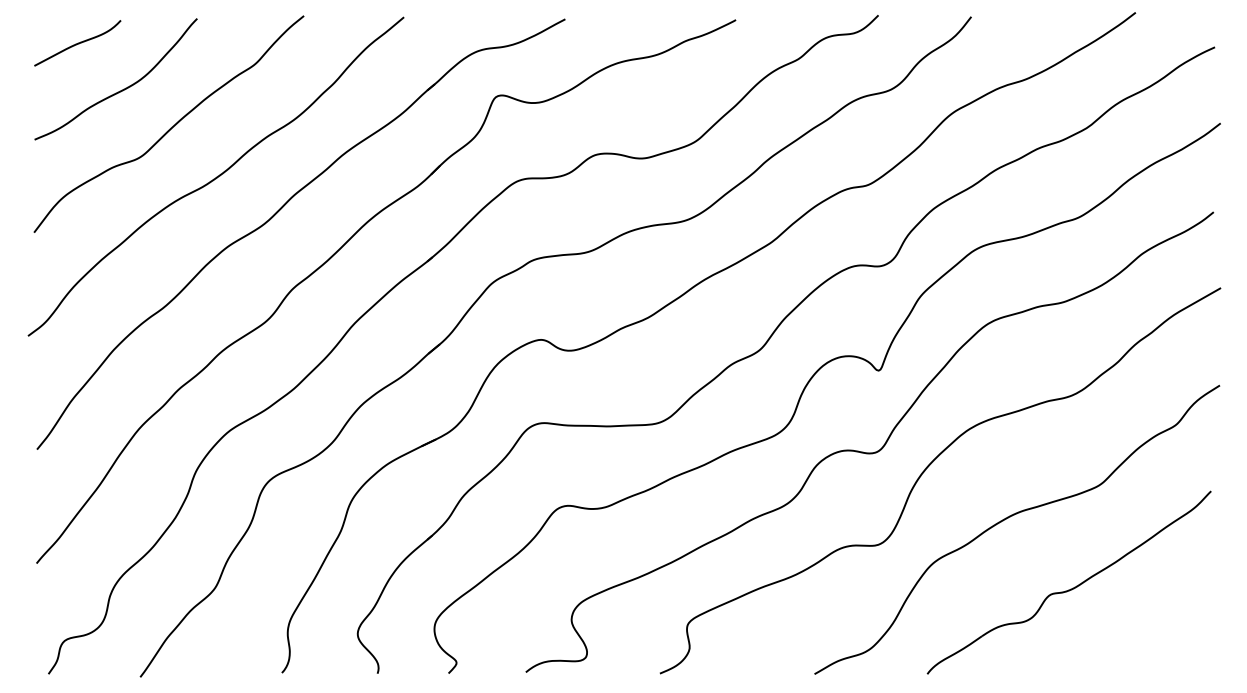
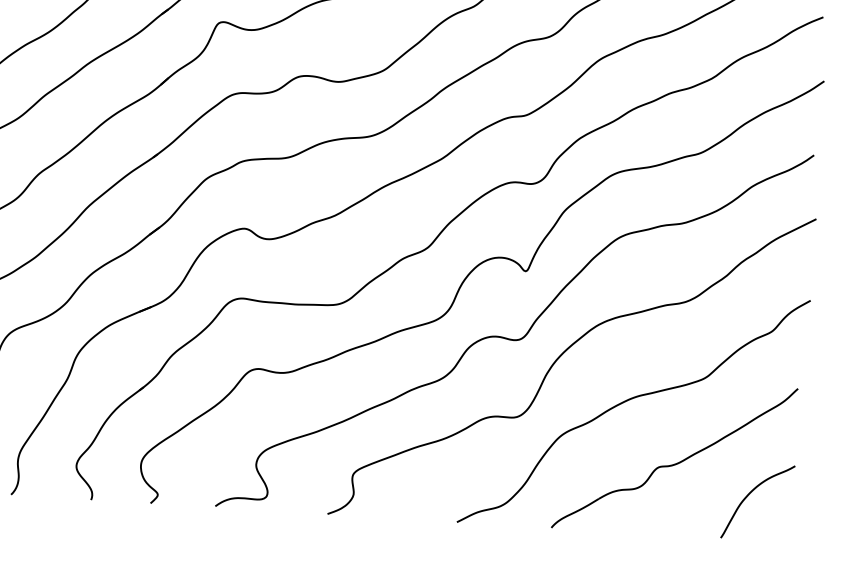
curve: (1161, 620) -> (750, 494), added

